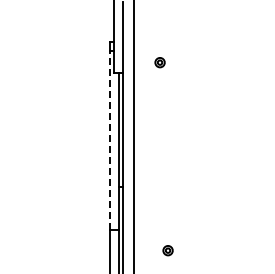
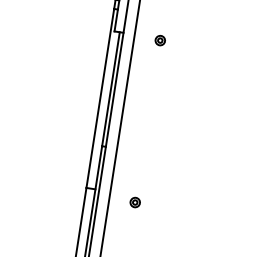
part: (159, 62) -> (159, 40), moved
line: (110, 140) -> (100, 98), dashed -> solid
part: (167, 250) -> (134, 202), moved

